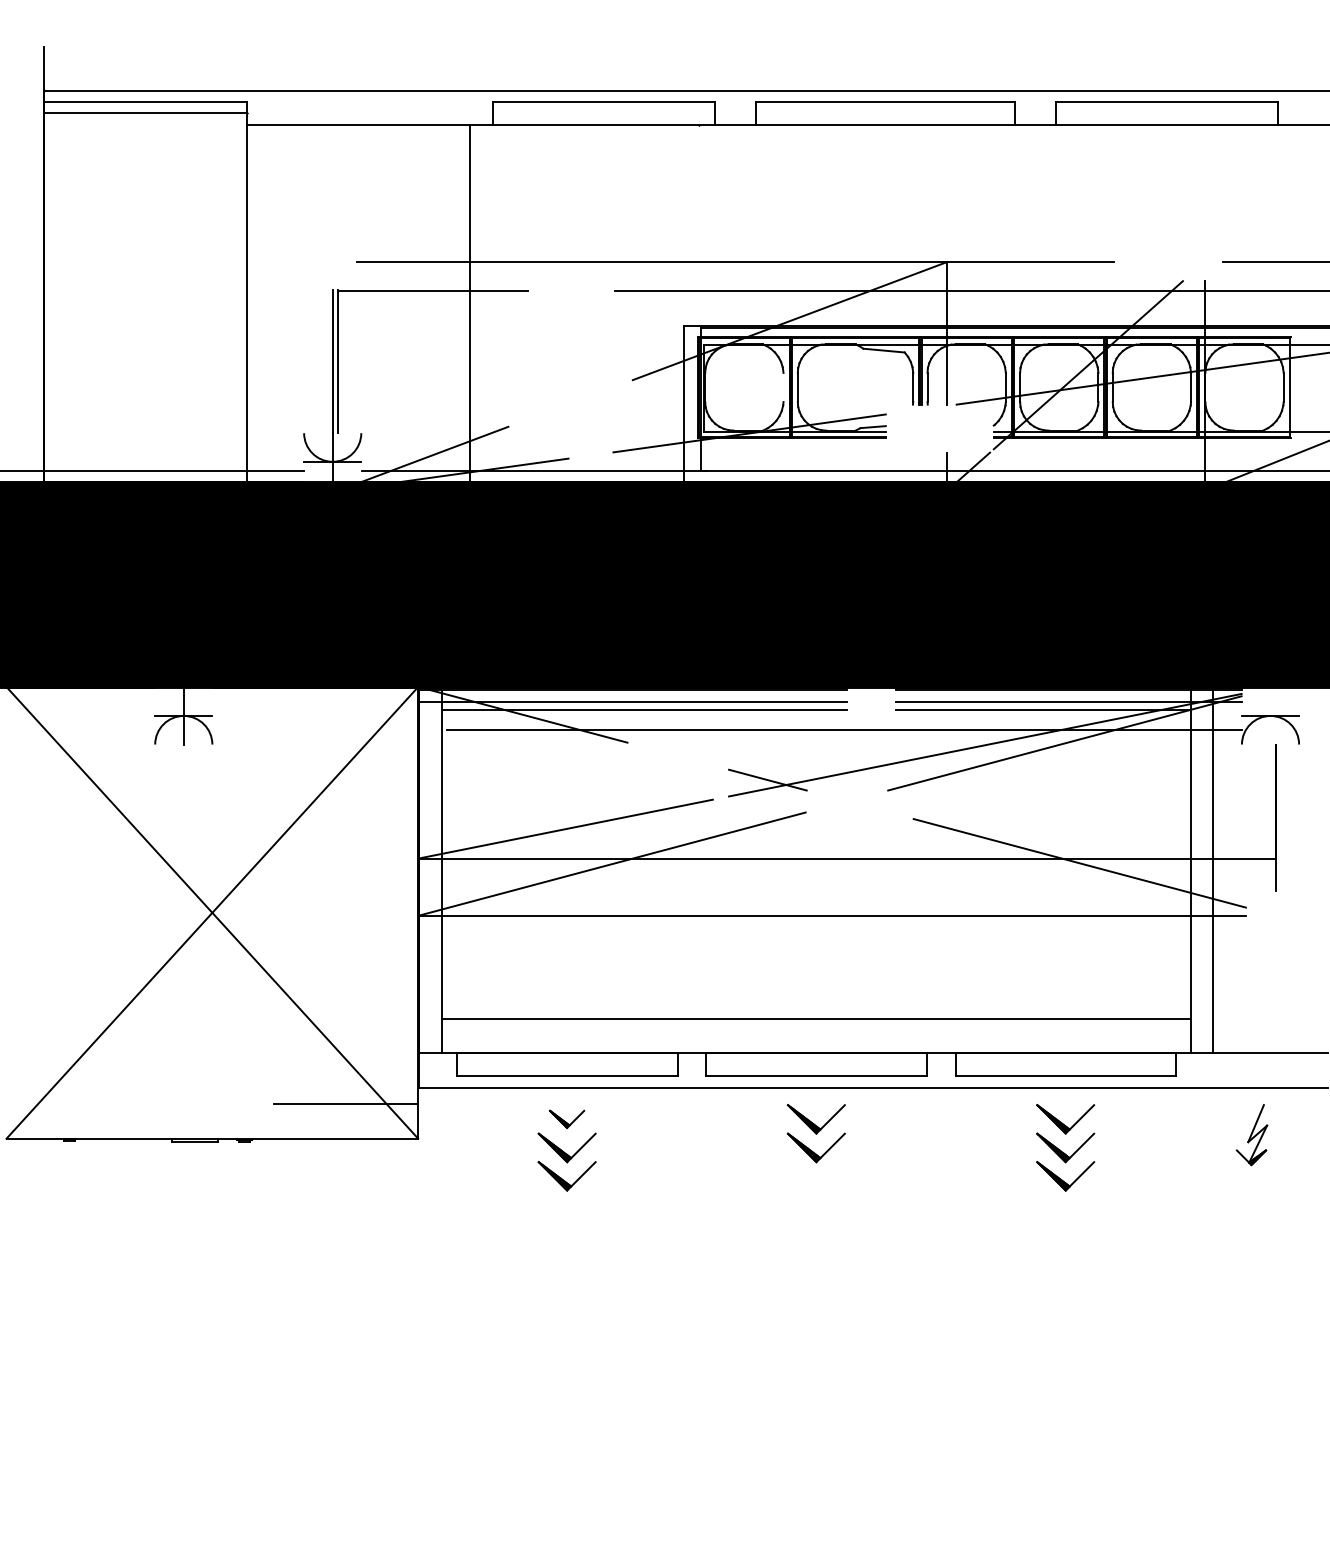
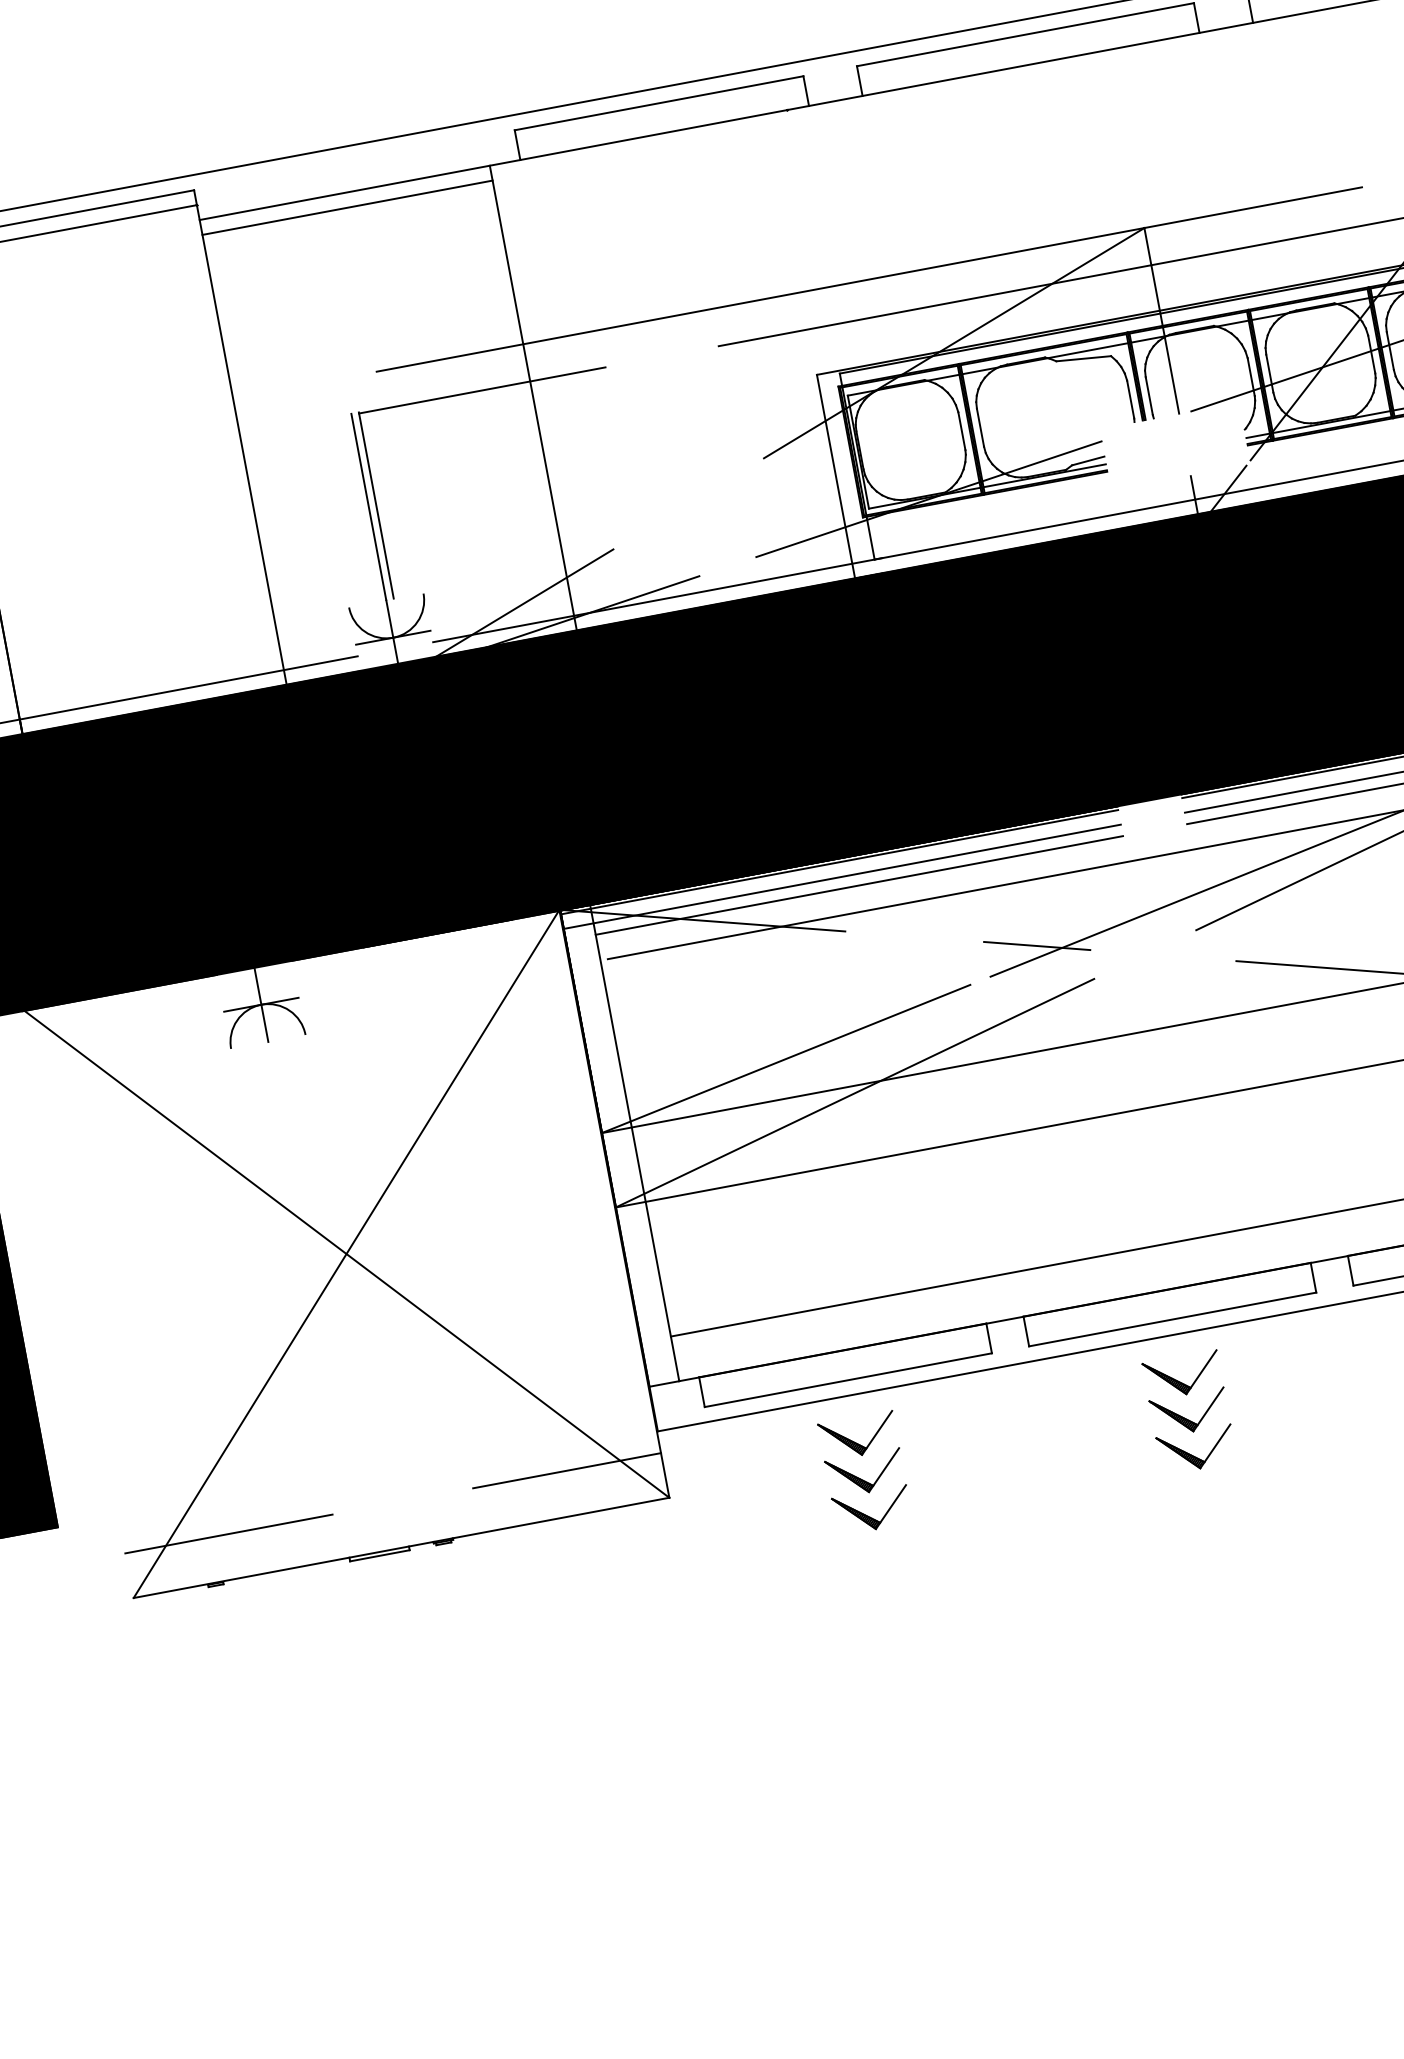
line: (358, 136) -> (347, 208), added
line: (783, 387) -> (961, 431), added
line: (85, 1104) -> (228, 1534), added
part: (566, 1119) -> (857, 1436), size x1.67
part: (815, 1176) -> (1195, 1450), added

